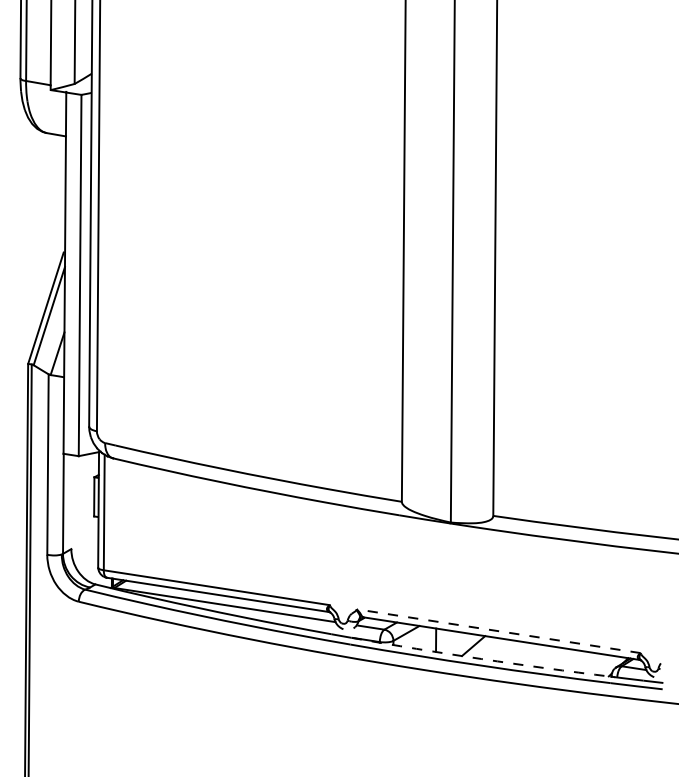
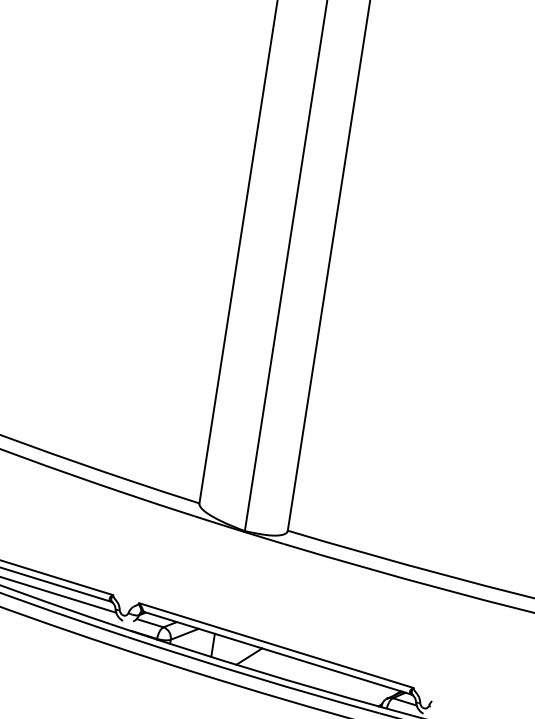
line: (498, 631) -> (276, 645), dashed -> solid
arc: (481, 658) -> (255, 670), dashed -> solid

